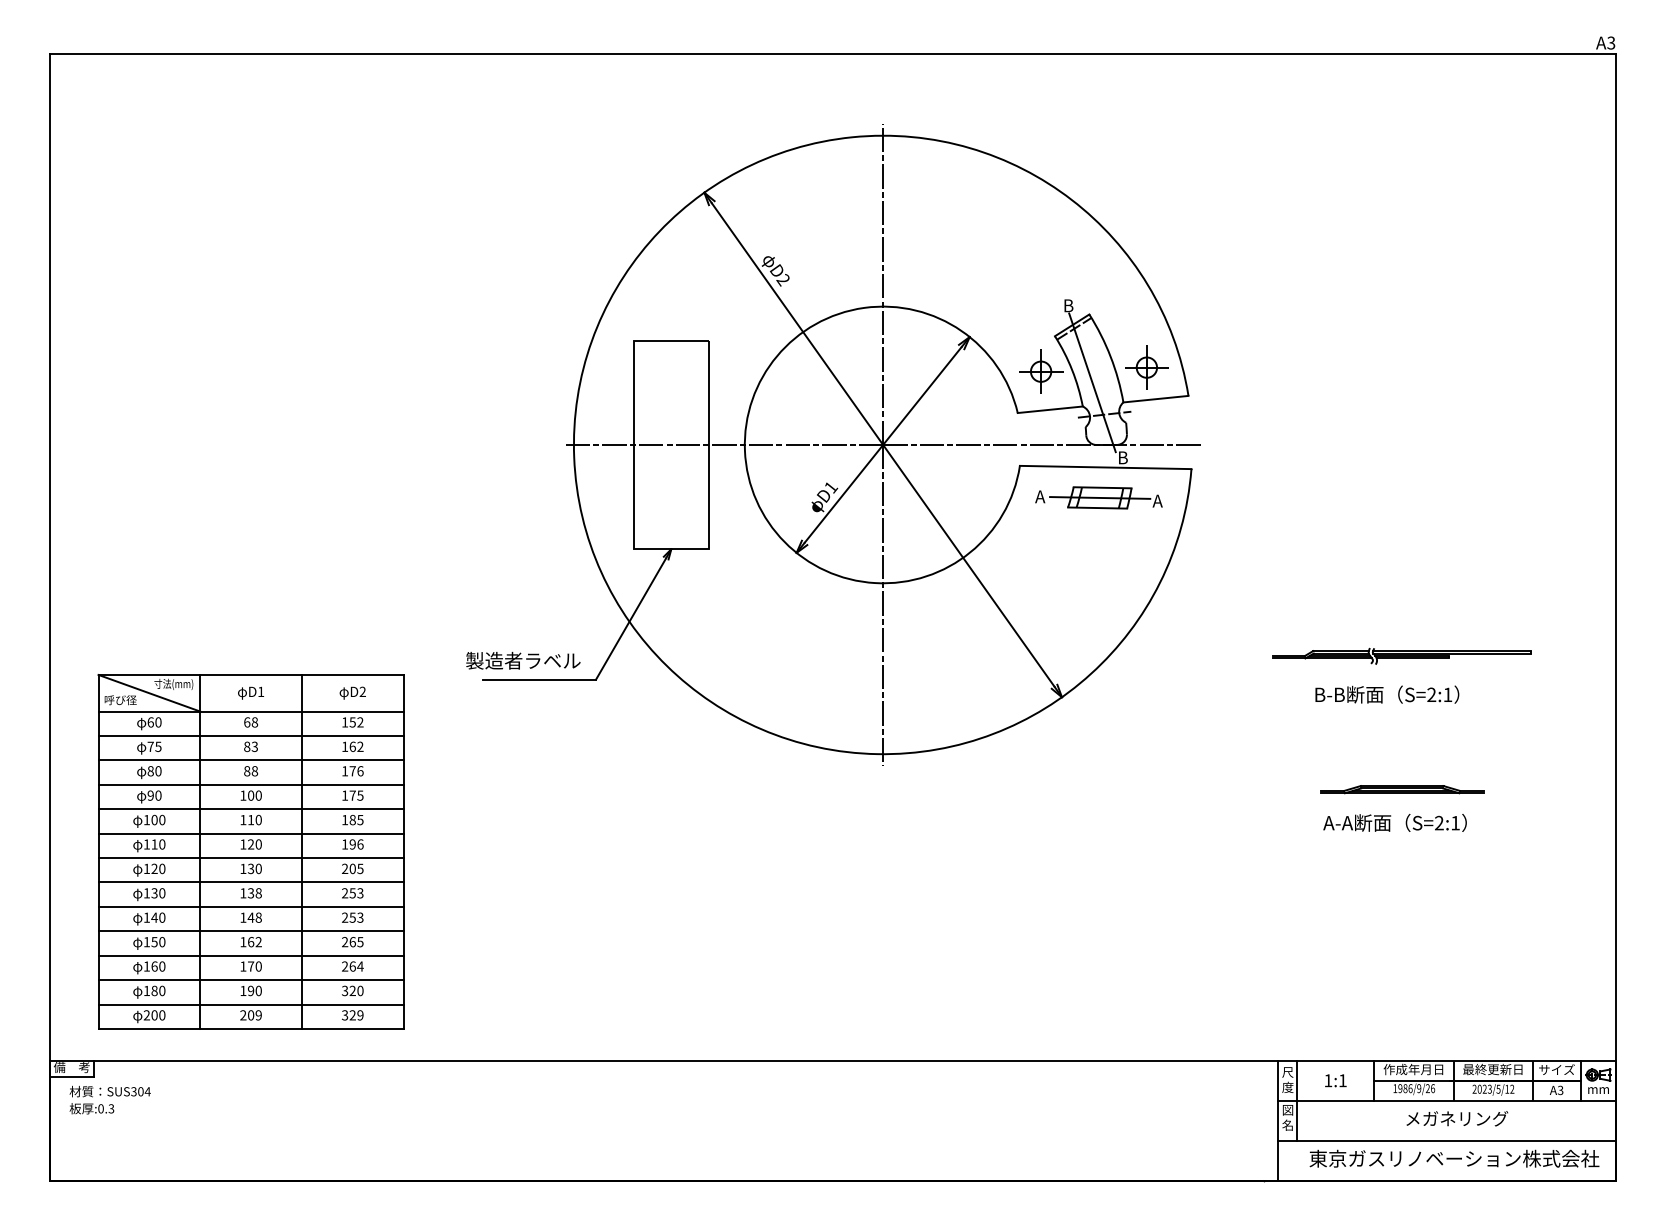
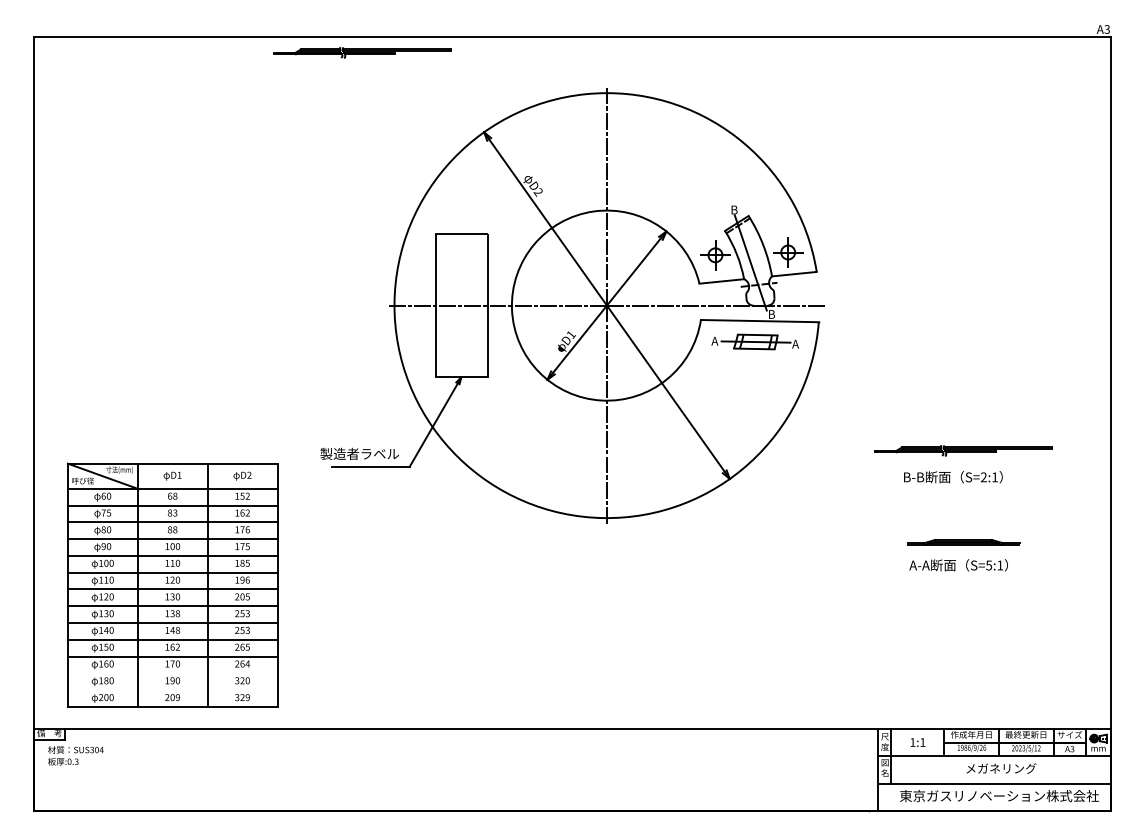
part: (527, 76) -> (362, 52), added
text: (1439, 823) -> (989, 565), S=2:1 -> S=5:1
line: (250, 980) -> (172, 673), removed
line: (250, 1005) -> (172, 690), removed

